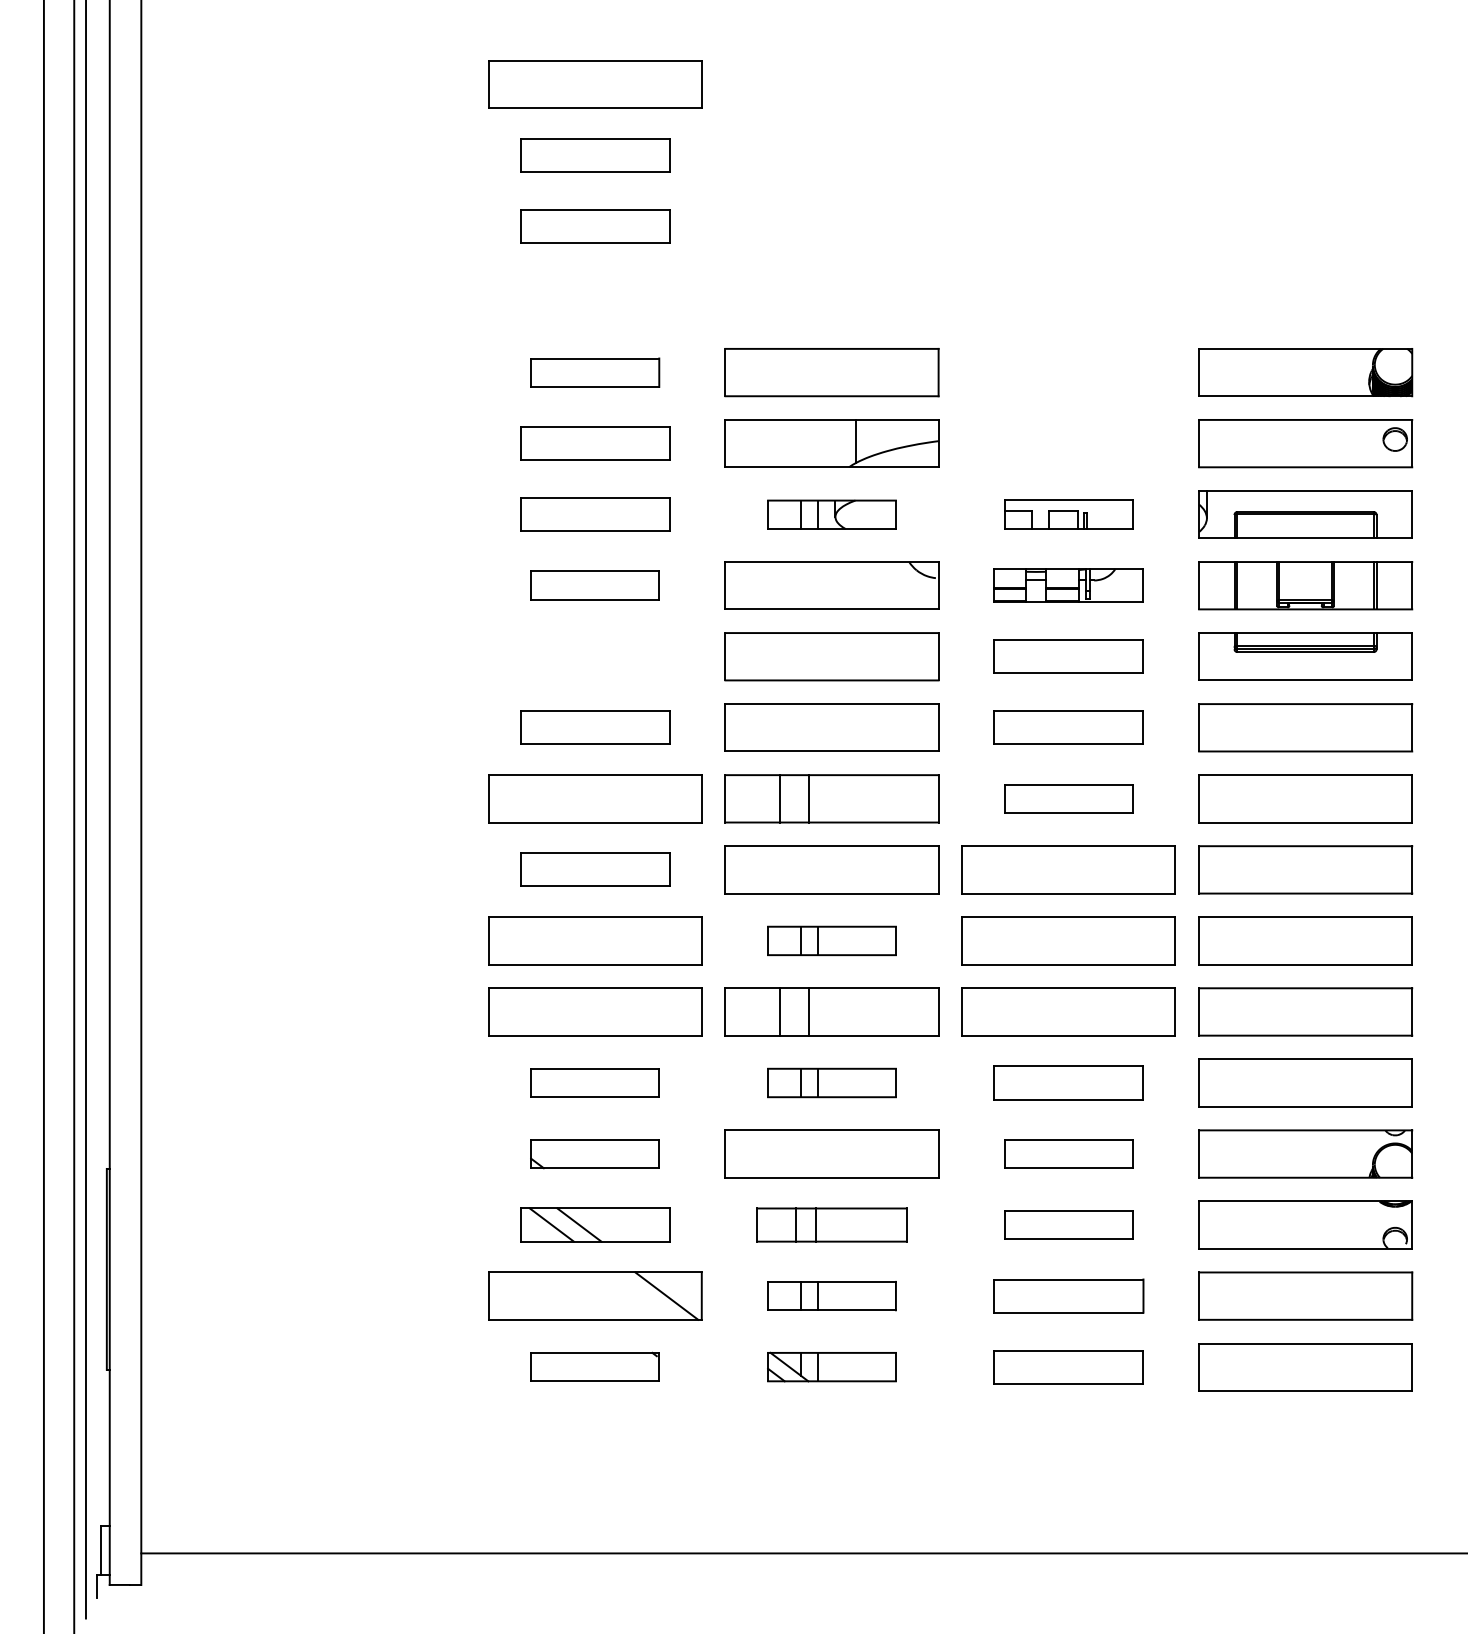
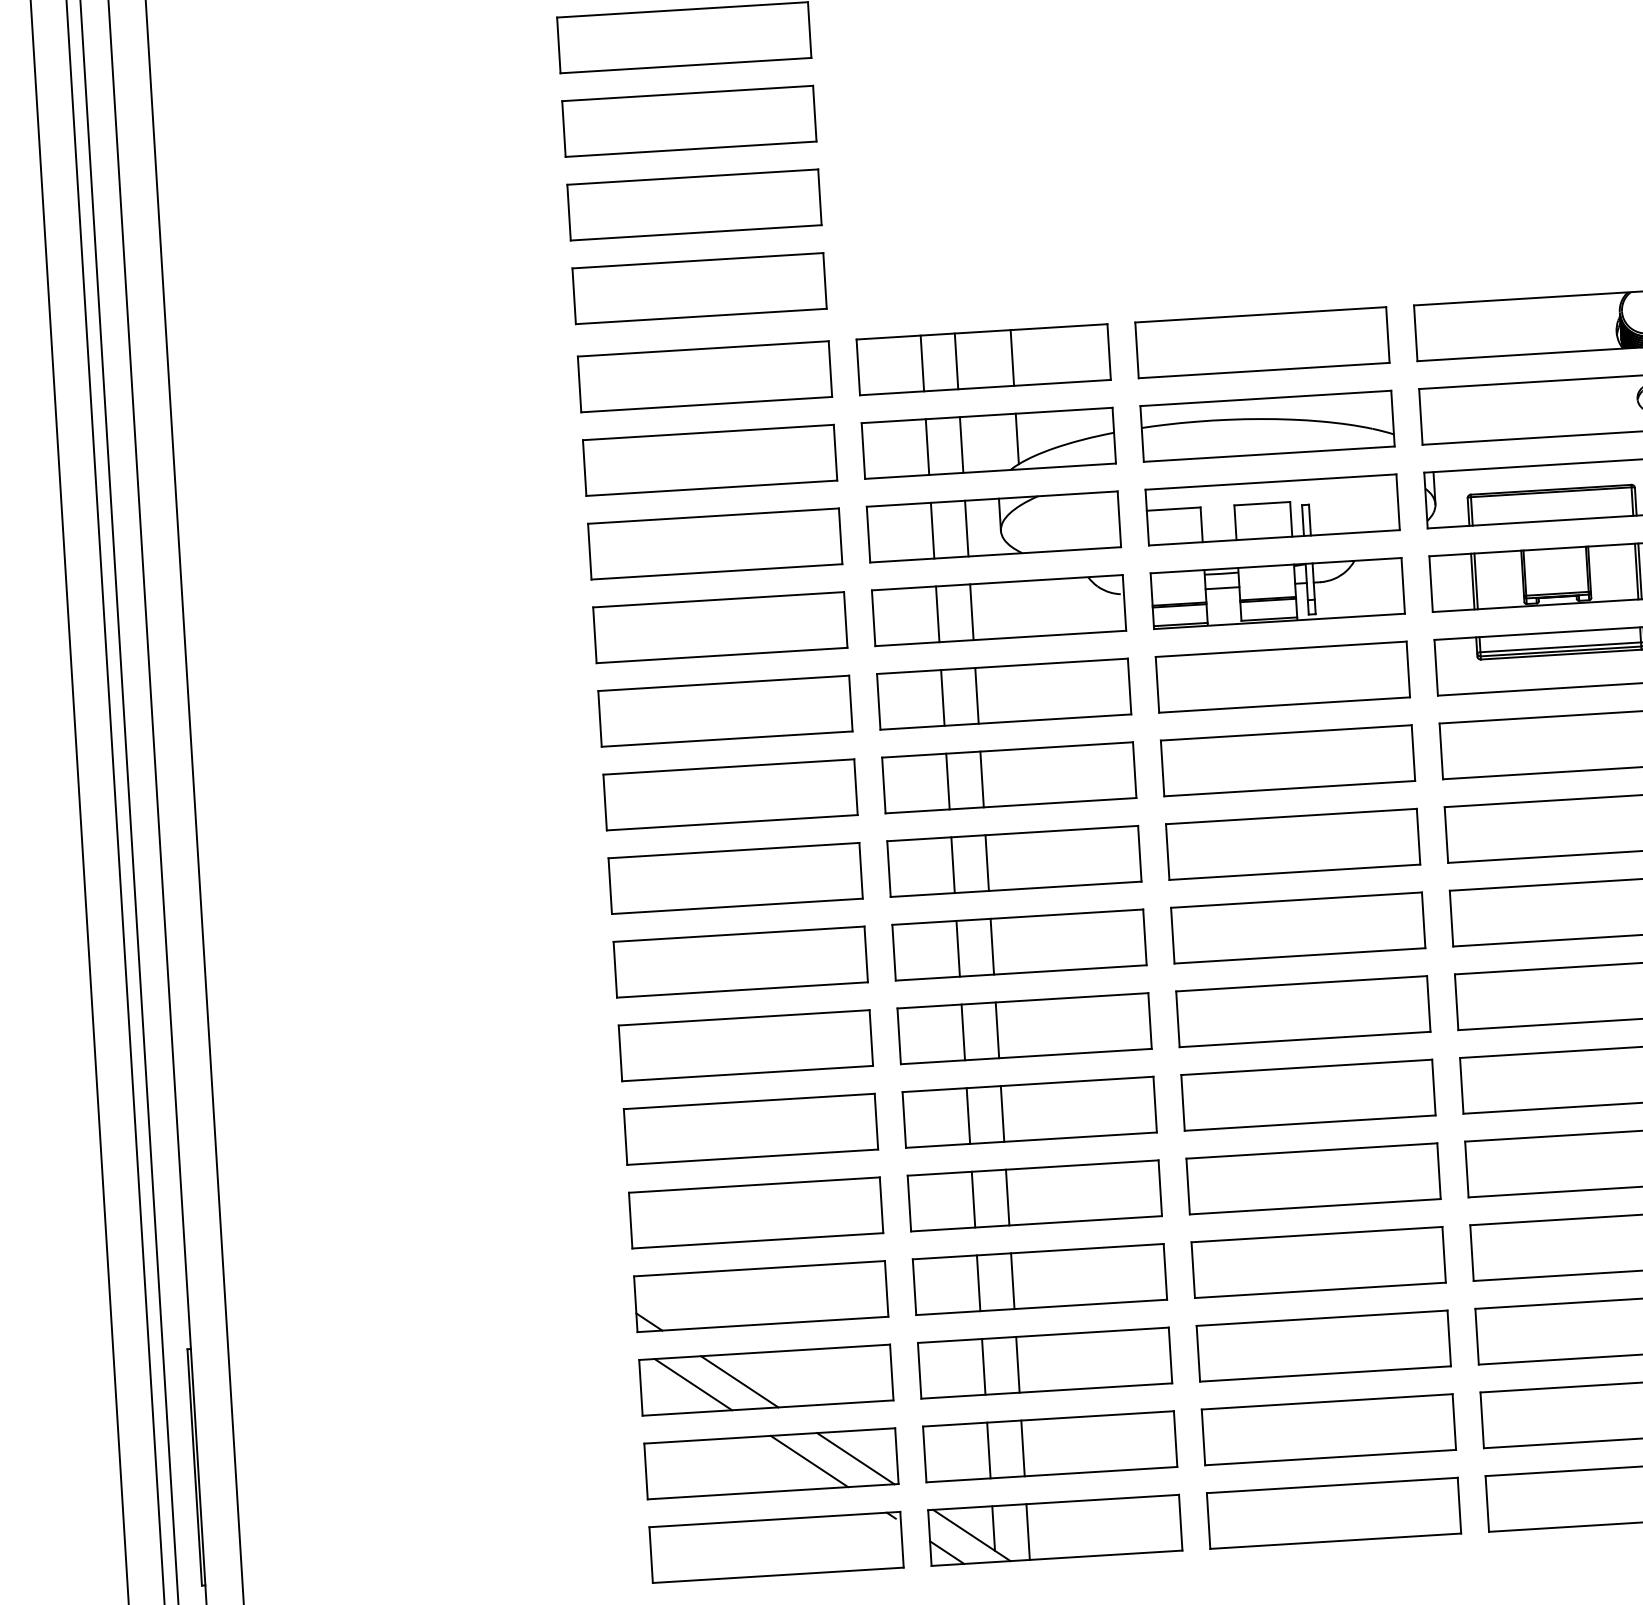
part: (595, 155) -> (689, 121), size x1.43
part: (595, 226) -> (694, 204), size x1.43
part: (595, 297) -> (699, 288), added
part: (595, 372) -> (705, 376), size x1.67
line: (779, 372) -> (921, 363), added
line: (808, 372) -> (956, 361), added
line: (856, 372) -> (1012, 357), added
part: (1068, 372) -> (1262, 342), added
part: (595, 443) -> (710, 460), size x1.43
line: (779, 443) -> (926, 446), added
line: (808, 443) -> (961, 444), added
part: (1068, 443) -> (1267, 426), added
part: (595, 514) -> (715, 543), size x1.43
part: (831, 514) -> (993, 526), size x1.67
part: (1068, 514) -> (1272, 509), size x1.67
part: (595, 585) -> (720, 627), size x1.67
line: (779, 585) -> (937, 614), added
line: (808, 585) -> (971, 612), added
part: (1068, 585) -> (1277, 593), size x1.43
part: (595, 656) -> (725, 710), added
line: (779, 656) -> (942, 697), added
line: (808, 656) -> (976, 695), added
part: (1068, 656) -> (1282, 676), size x1.43
part: (595, 727) -> (730, 794), size x1.43
line: (779, 727) -> (947, 781), added
line: (808, 727) -> (981, 779), added
part: (1068, 727) -> (1287, 760), size x1.43
part: (1068, 798) -> (1292, 844), size x1.67
part: (595, 869) -> (741, 961), size x1.43
line: (779, 869) -> (957, 948), added
line: (808, 869) -> (991, 946), added
part: (831, 940) -> (1023, 1028), size x1.67
part: (595, 1082) -> (756, 1212), size x1.67
part: (831, 1082) -> (1034, 1195), size x1.67
part: (1068, 1082) -> (1313, 1178), size x1.43
part: (594, 1153) -> (760, 1295), size x1.67
line: (779, 1153) -> (978, 1282), added
line: (808, 1153) -> (1012, 1280), added
part: (1068, 1153) -> (1318, 1261), size x1.67
part: (595, 1224) -> (766, 1379), size x1.43
part: (831, 1224) -> (1044, 1362), size x1.43
part: (1068, 1224) -> (1323, 1345), size x1.67
line: (627, 1295) -> (809, 1460), added
part: (831, 1295) -> (1049, 1446), size x1.67
part: (1068, 1295) -> (1328, 1428), size x1.43
part: (595, 1366) -> (776, 1546), size x1.67
part: (831, 1366) -> (1054, 1529), size x1.67
part: (1068, 1367) -> (1333, 1513), size x1.43

